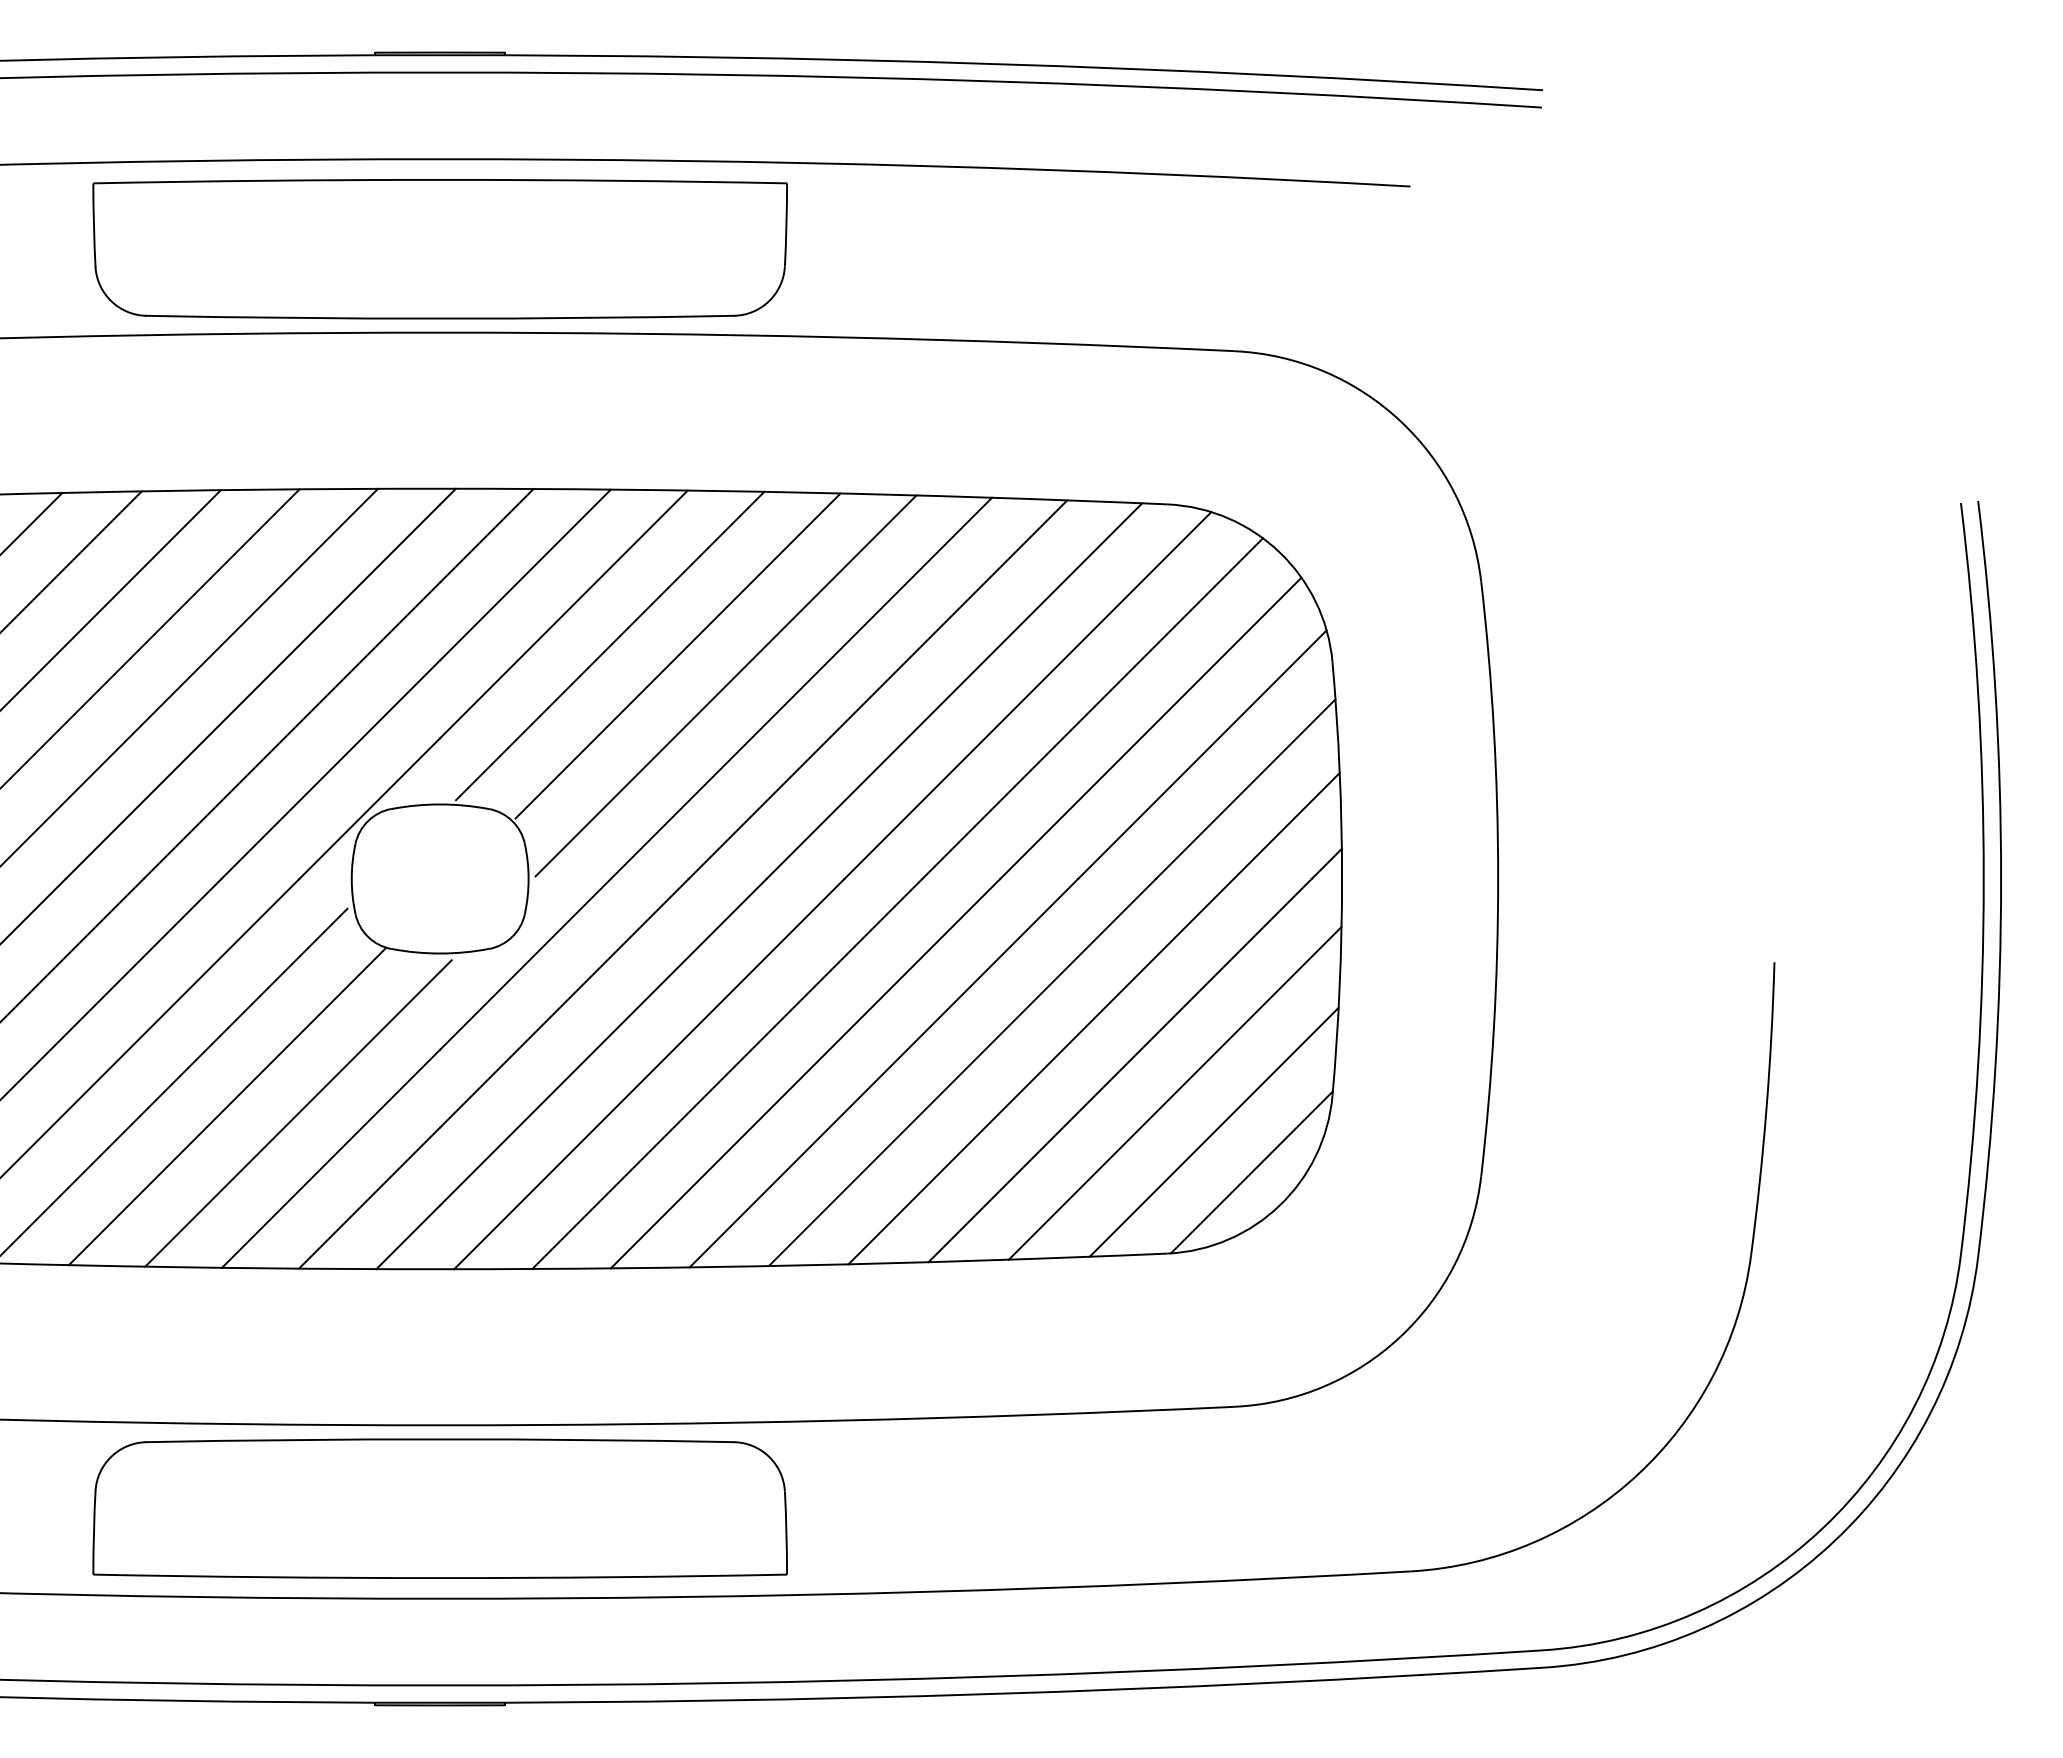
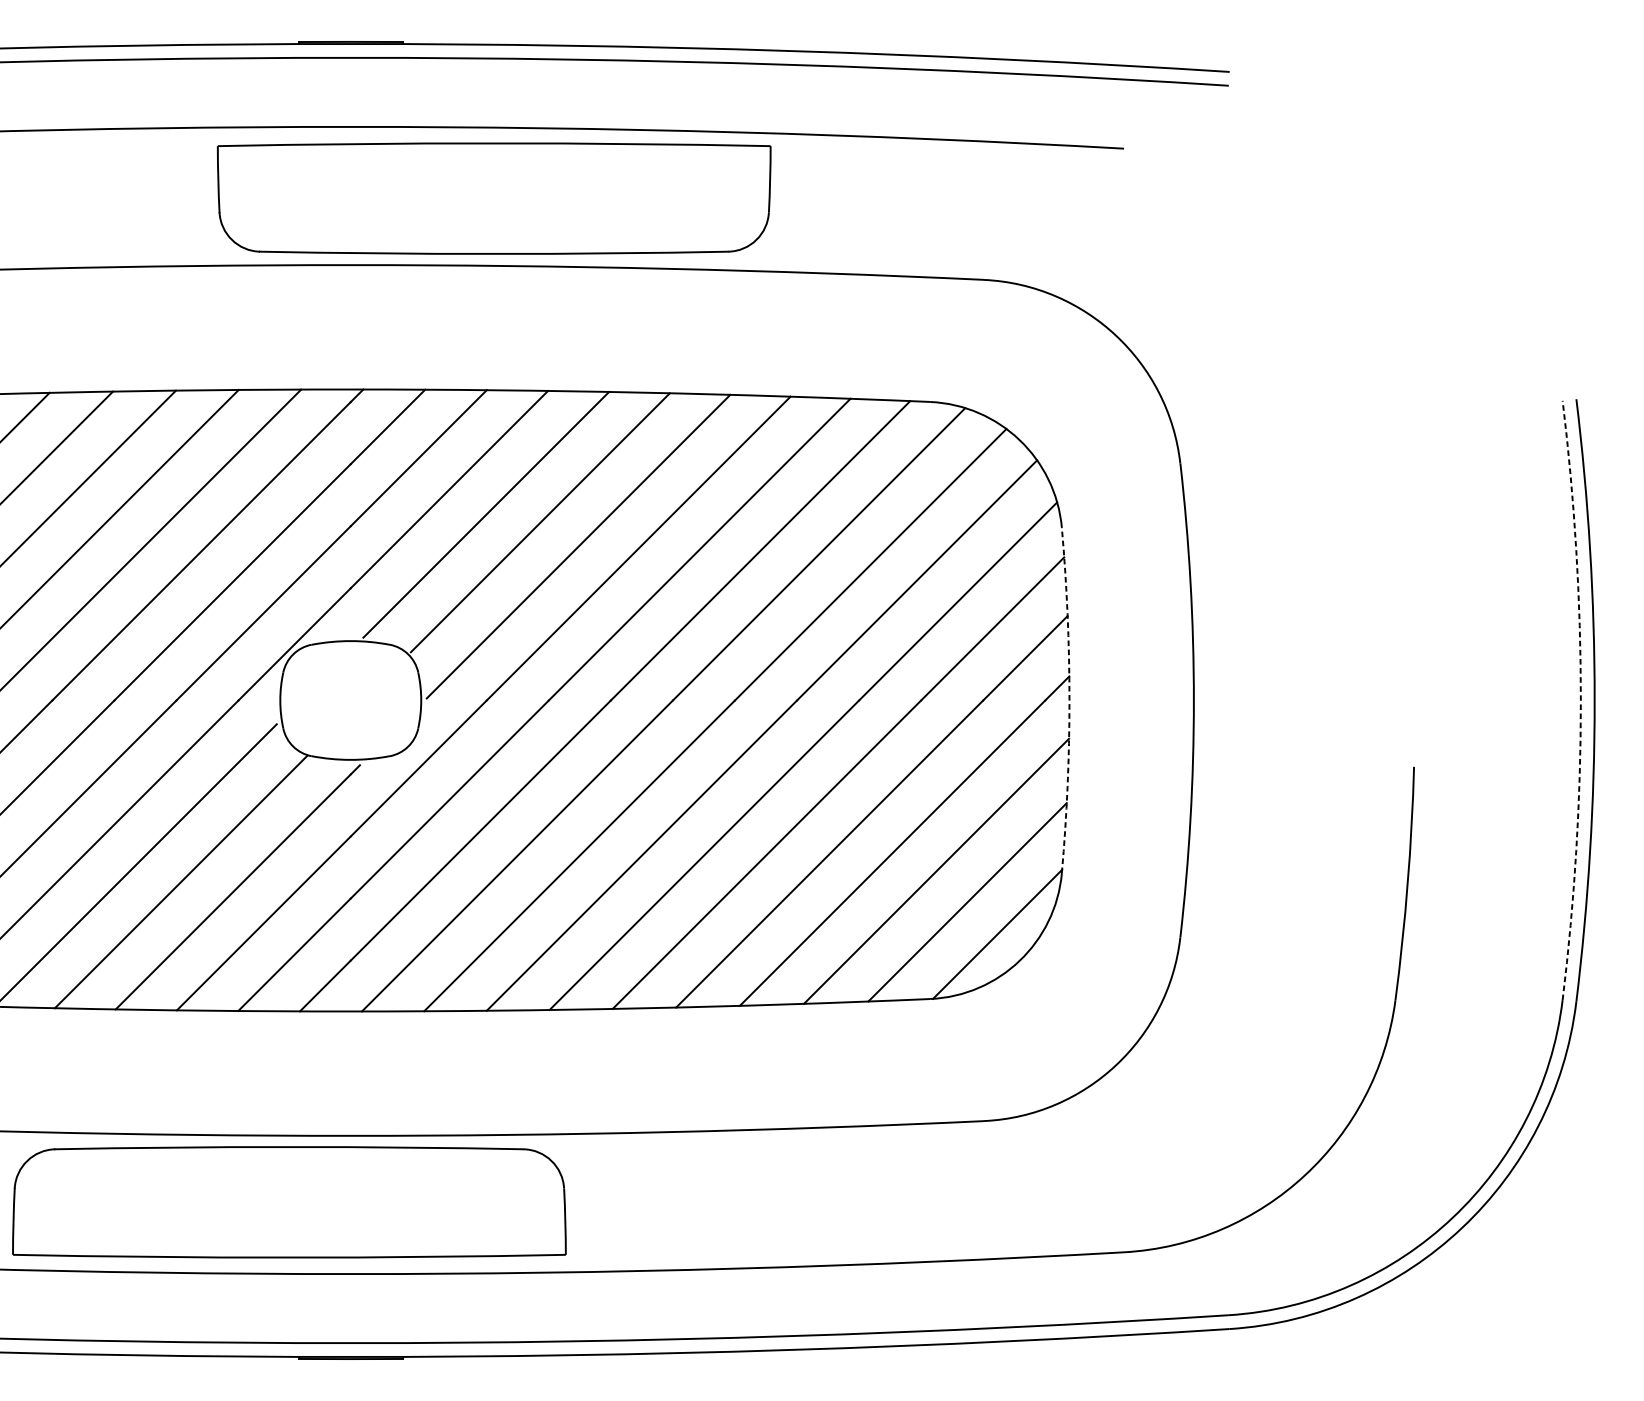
part: (439, 249) -> (493, 198), moved
arc: (1342, 878) -> (1069, 700), solid -> dashed
arc: (1983, 878) -> (1580, 700), solid -> dashed
part: (439, 1508) -> (288, 1202), moved

